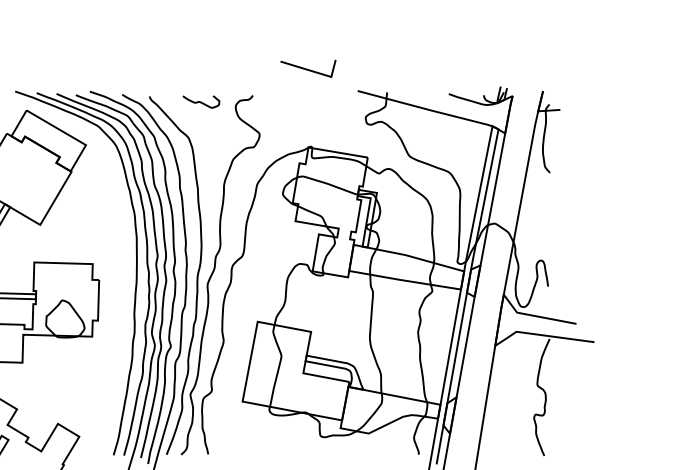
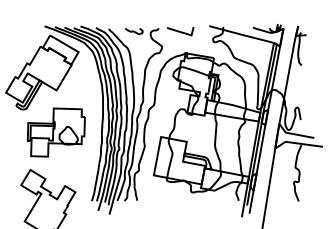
line: (308, 68) -> (180, 31), moved

